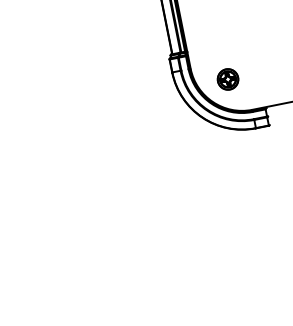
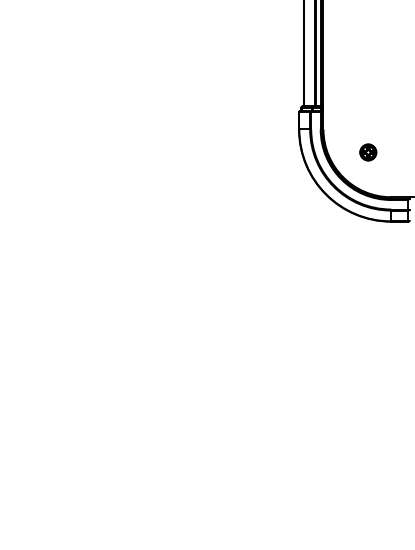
part: (228, 79) -> (368, 152), size x0.6

